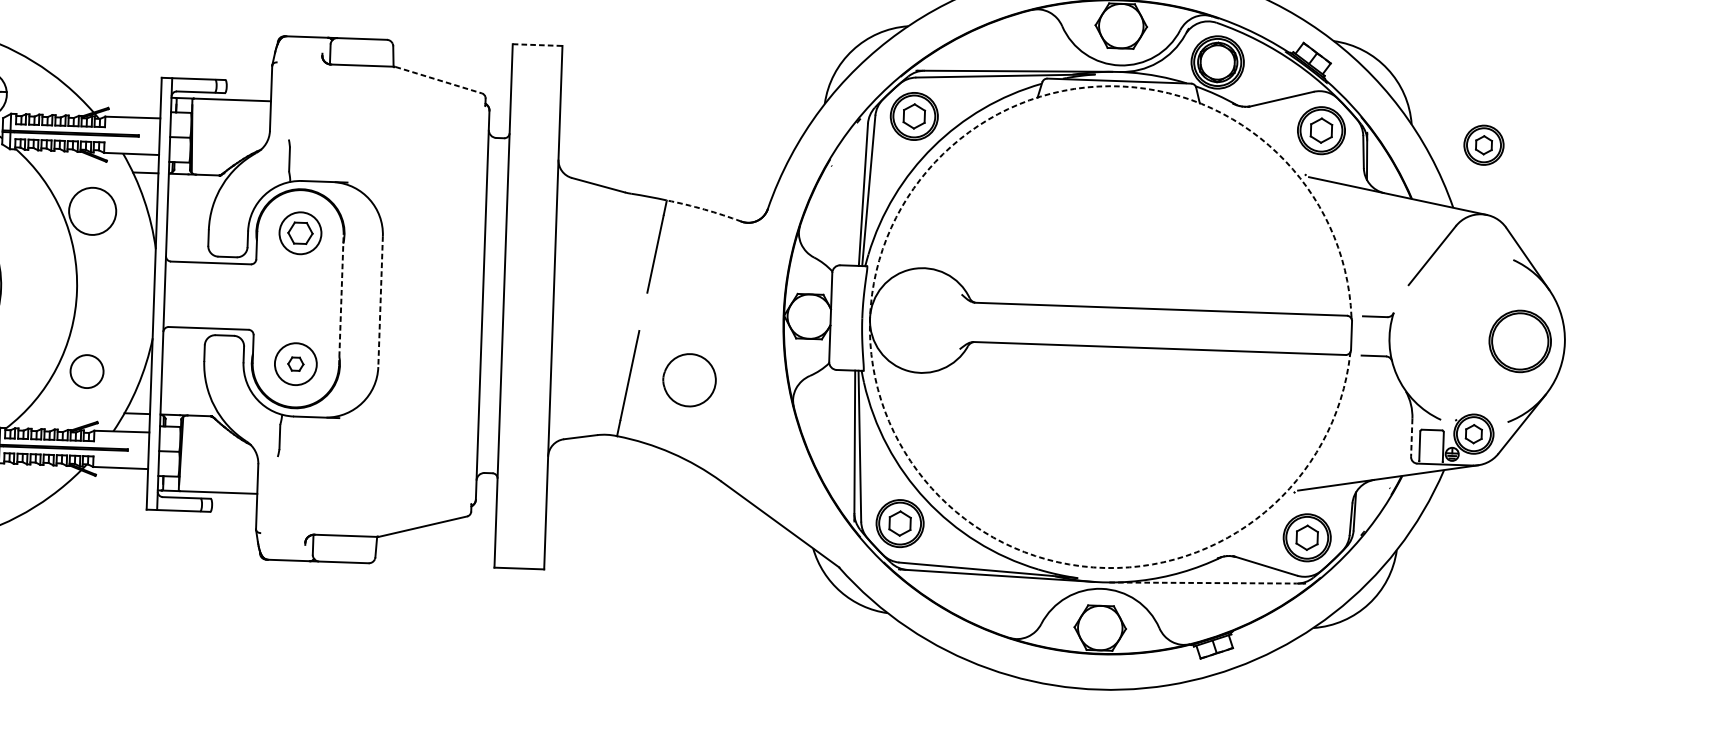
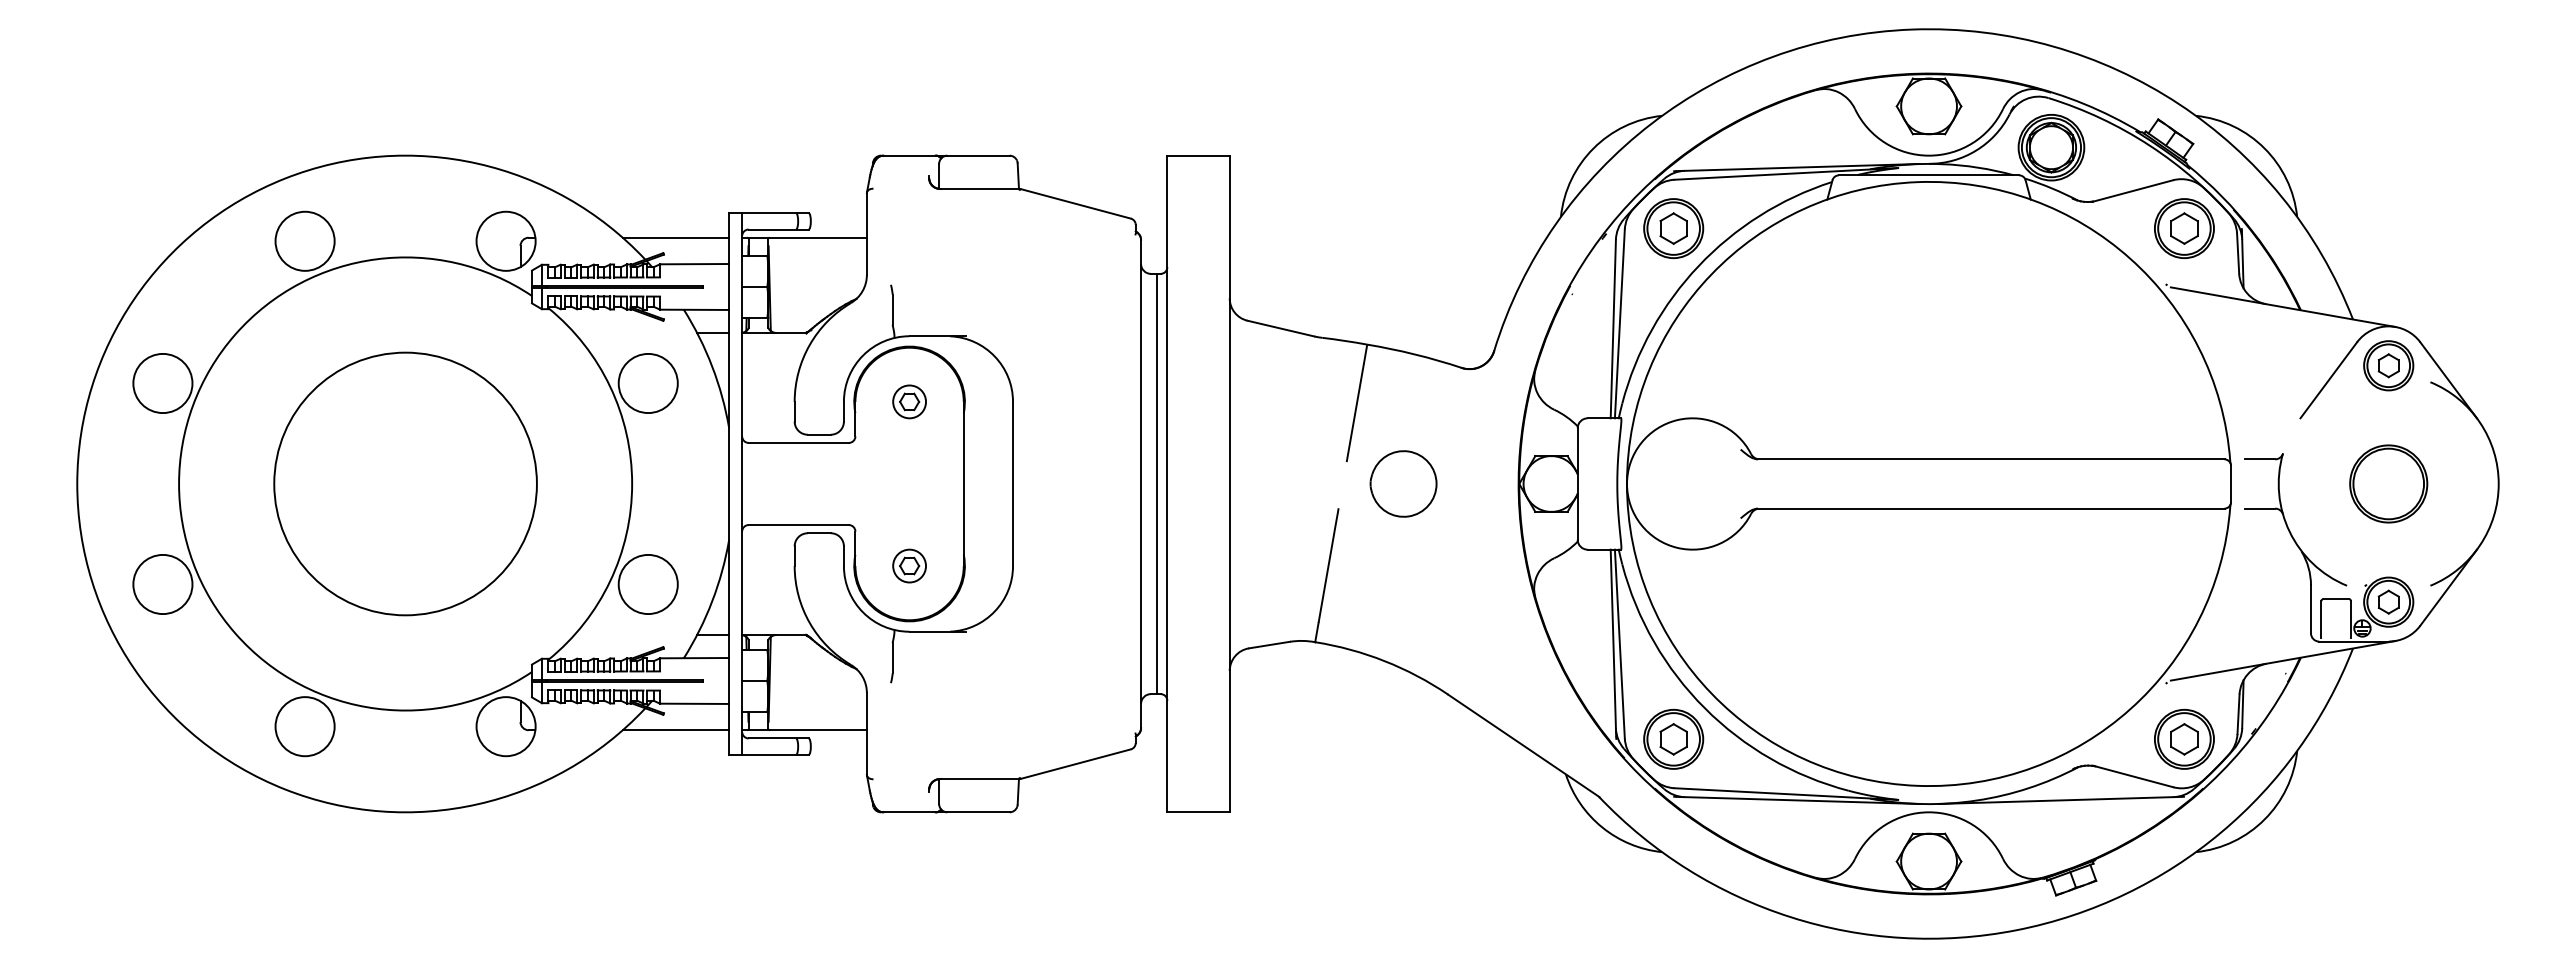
line: (538, 44) -> (1199, 155), dashed -> solid
line: (439, 79) -> (1076, 203), dashed -> solid
line: (118, 95) -> (675, 237), added
part: (1483, 145) -> (2388, 365), moved
arc: (704, 209) -> (1414, 354), dashed -> solid
part: (300, 233) -> (909, 401), size x0.62
line: (341, 299) -> (963, 483), dashed -> solid
line: (380, 302) -> (1013, 484), dashed -> solid
line: (495, 305) -> (1157, 483), added
arc: (870, 319) -> (1627, 484), dashed -> solid
part: (1520, 341) -> (2388, 483), moved
circle: (295, 363) -> (909, 565), size x0.62
circle: (86, 371) -> (647, 584), size x1.43
part: (689, 379) -> (1403, 483), moved
line: (1412, 437) -> (2311, 609), dashed -> solid
line: (104, 488) -> (675, 730), added
line: (1203, 582) -> (2056, 800), dashed -> solid

